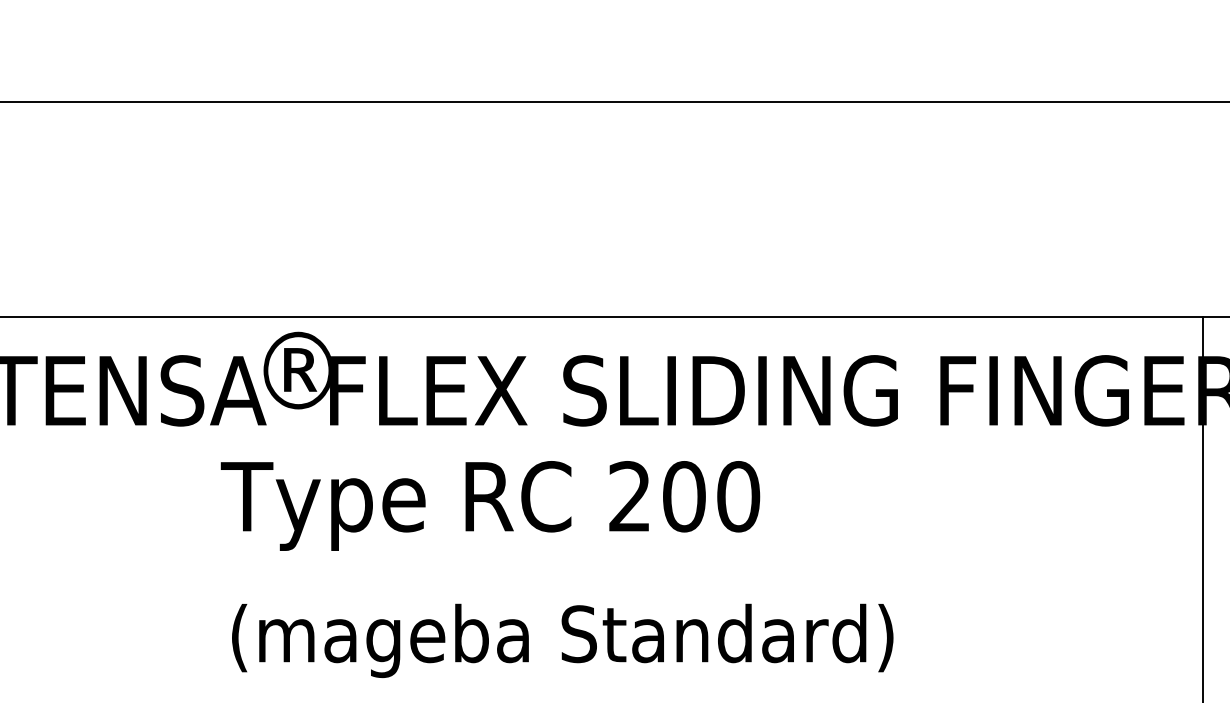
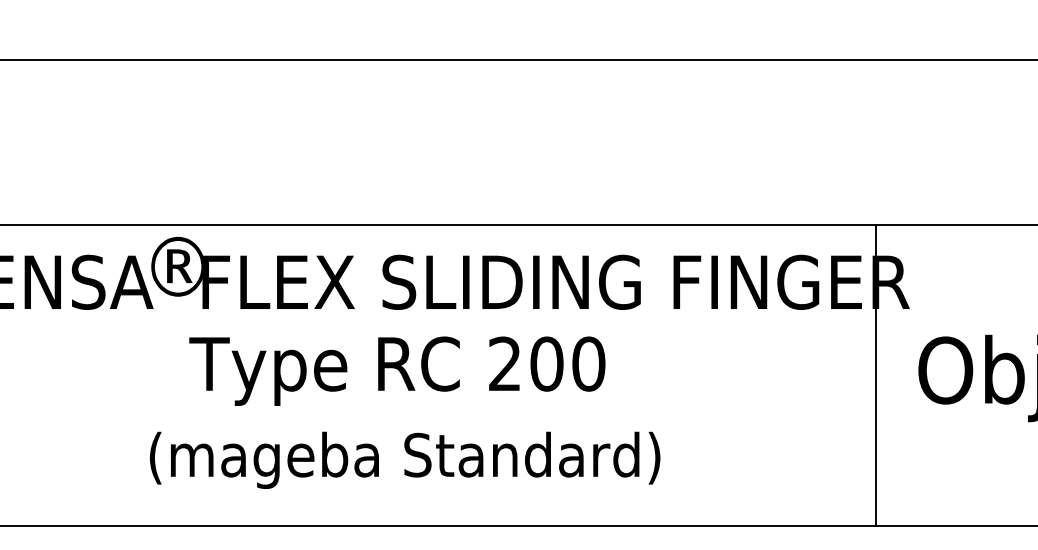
text: (490, 505) -> (397, 370), moved
text: (561, 639) -> (404, 459), moved

